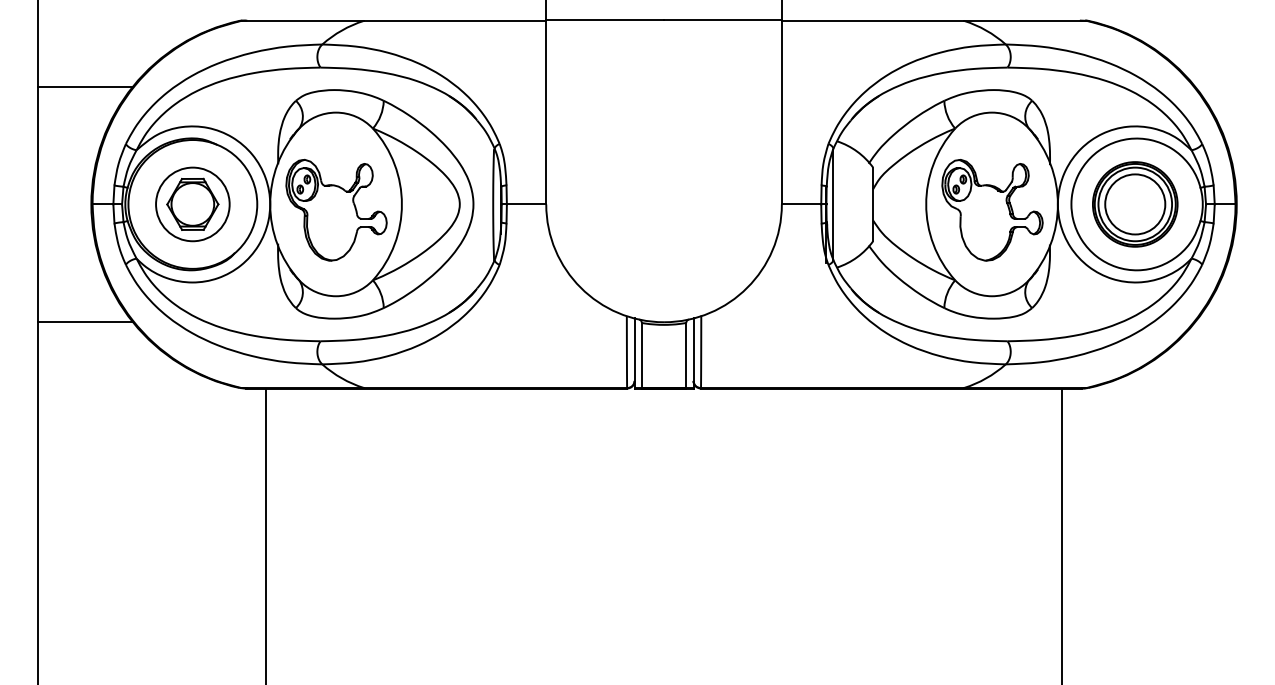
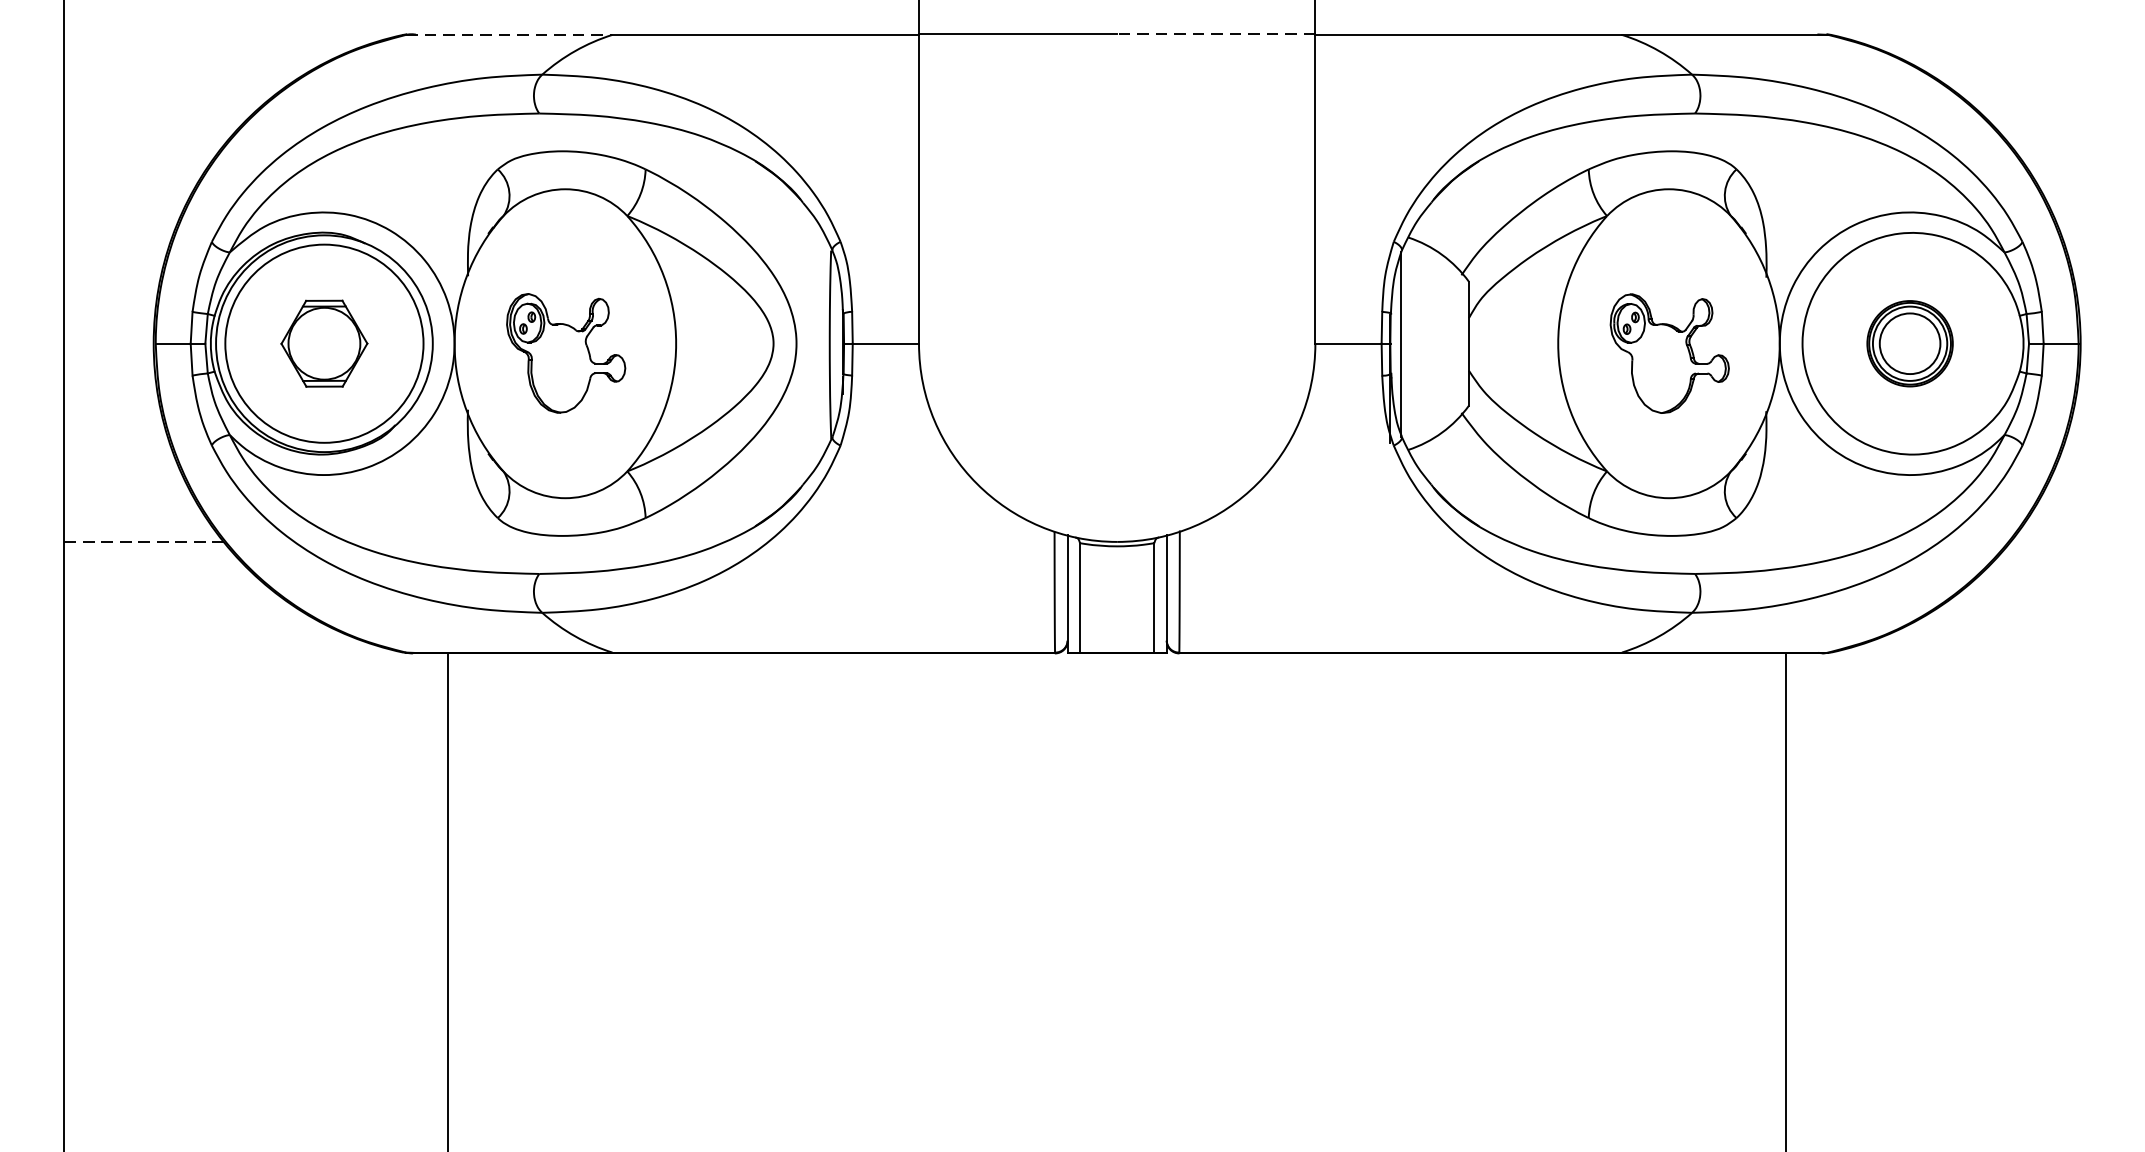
line: (303, 20) -> (510, 34), solid -> dashed
line: (722, 20) -> (1215, 34), solid -> dashed
line: (85, 86) -> (143, 145), removed
circle: (192, 204) -> (323, 343), size x1.6
part: (1135, 204) -> (1910, 343), size x0.6
part: (336, 209) -> (566, 352), size x0.7
part: (992, 210) -> (1669, 353), size x0.7
line: (86, 322) -> (145, 542), solid -> dashed

